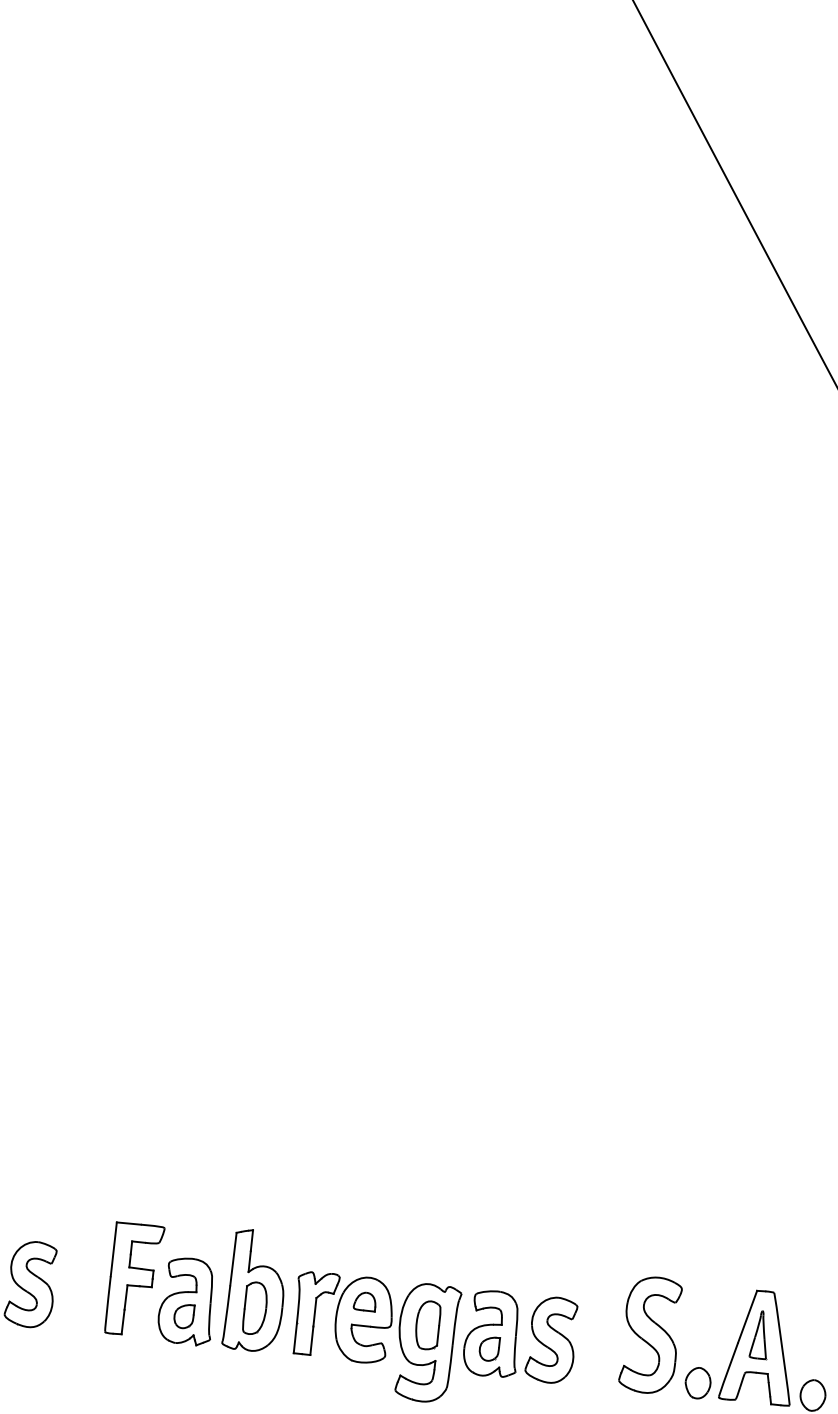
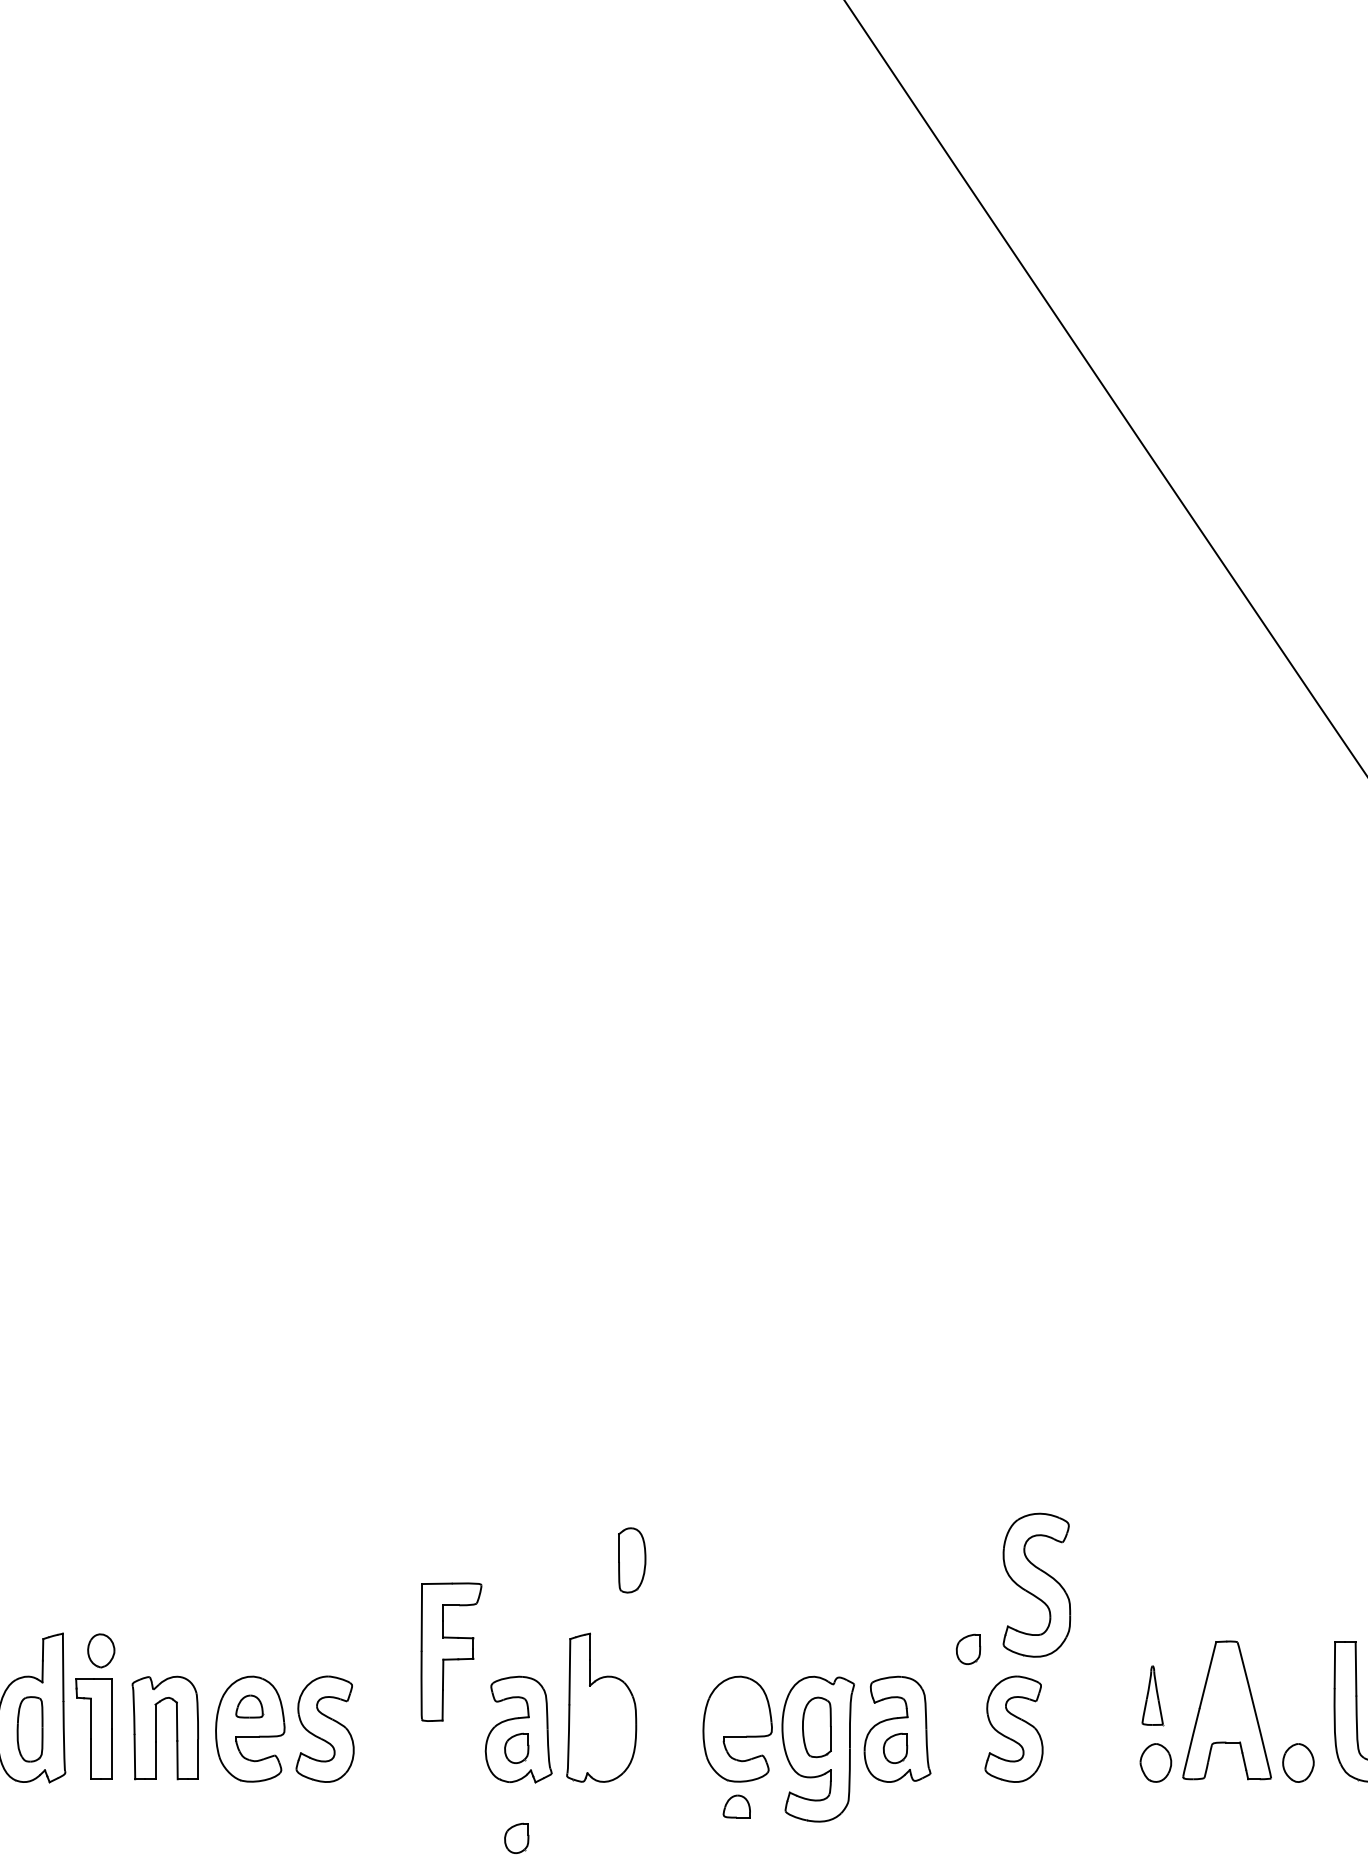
part: (556, 1274) -> (968, 1648), added
part: (134, 1279) -> (451, 1651), moved
part: (364, 1301) -> (736, 1806), moved
part: (255, 1308) -> (632, 1560), moved
part: (315, 1313) -> (677, 1727), removed
part: (650, 1334) -> (1036, 1584), moved
part: (760, 1334) -> (1152, 1695), moved
part: (551, 1339) -> (1013, 1728), moved
part: (176, 1388) -> (516, 1837), added

